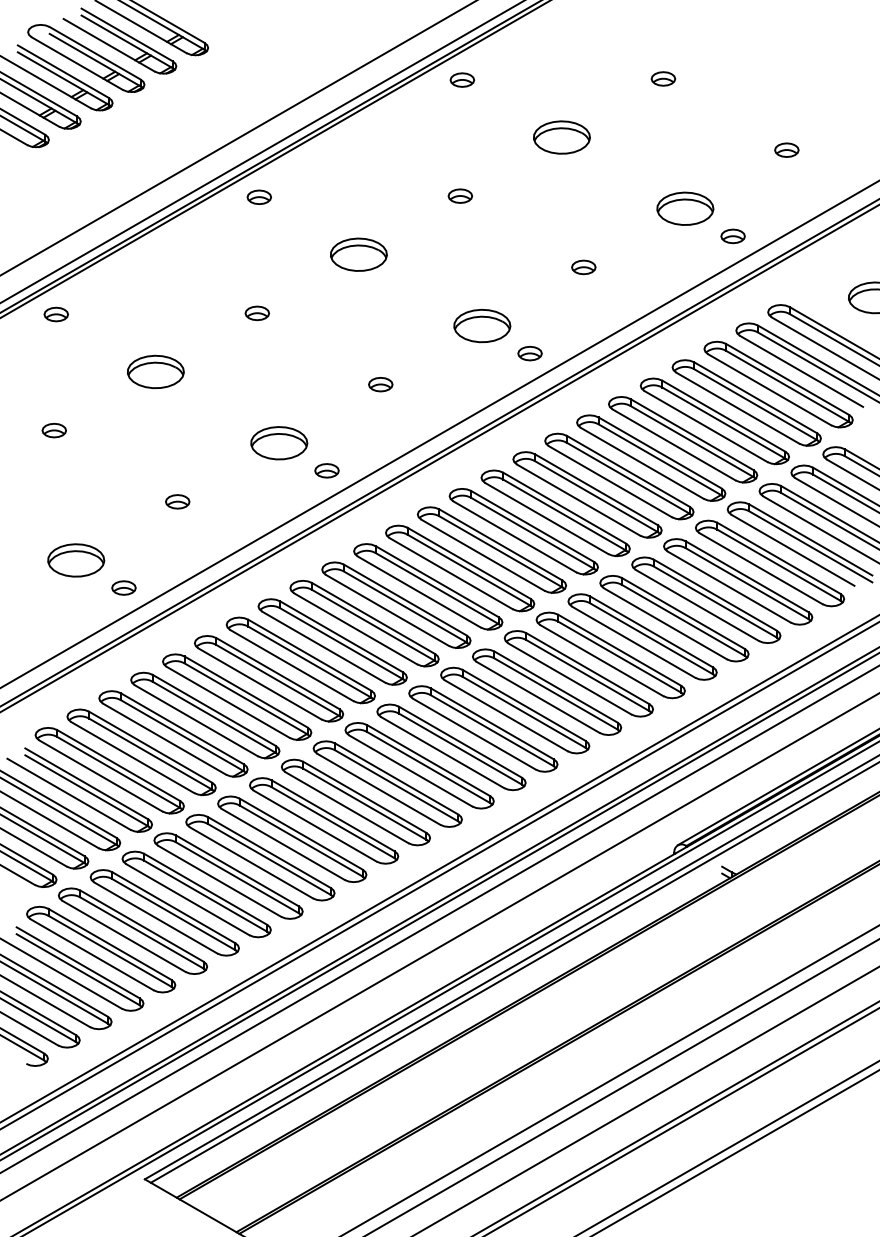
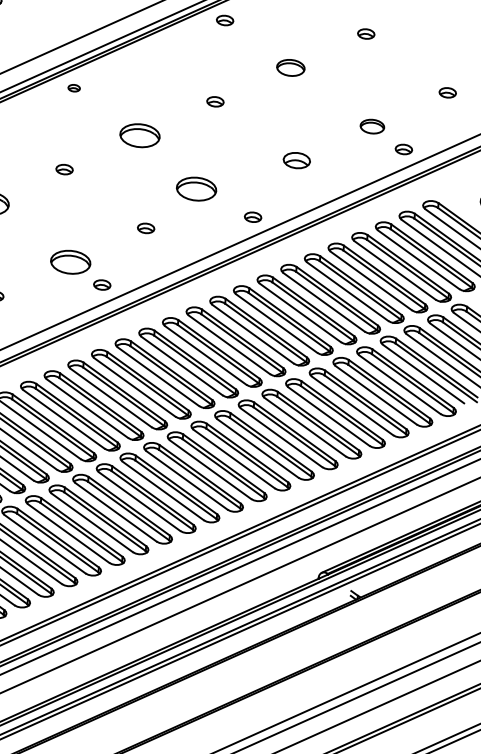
part: (561, 137) -> (290, 67), size x0.7
part: (258, 196) -> (73, 87), size x0.7
part: (685, 208) -> (372, 126), size x0.6
part: (583, 267) -> (296, 160), size x1.6
part: (482, 325) -> (196, 188), moved

